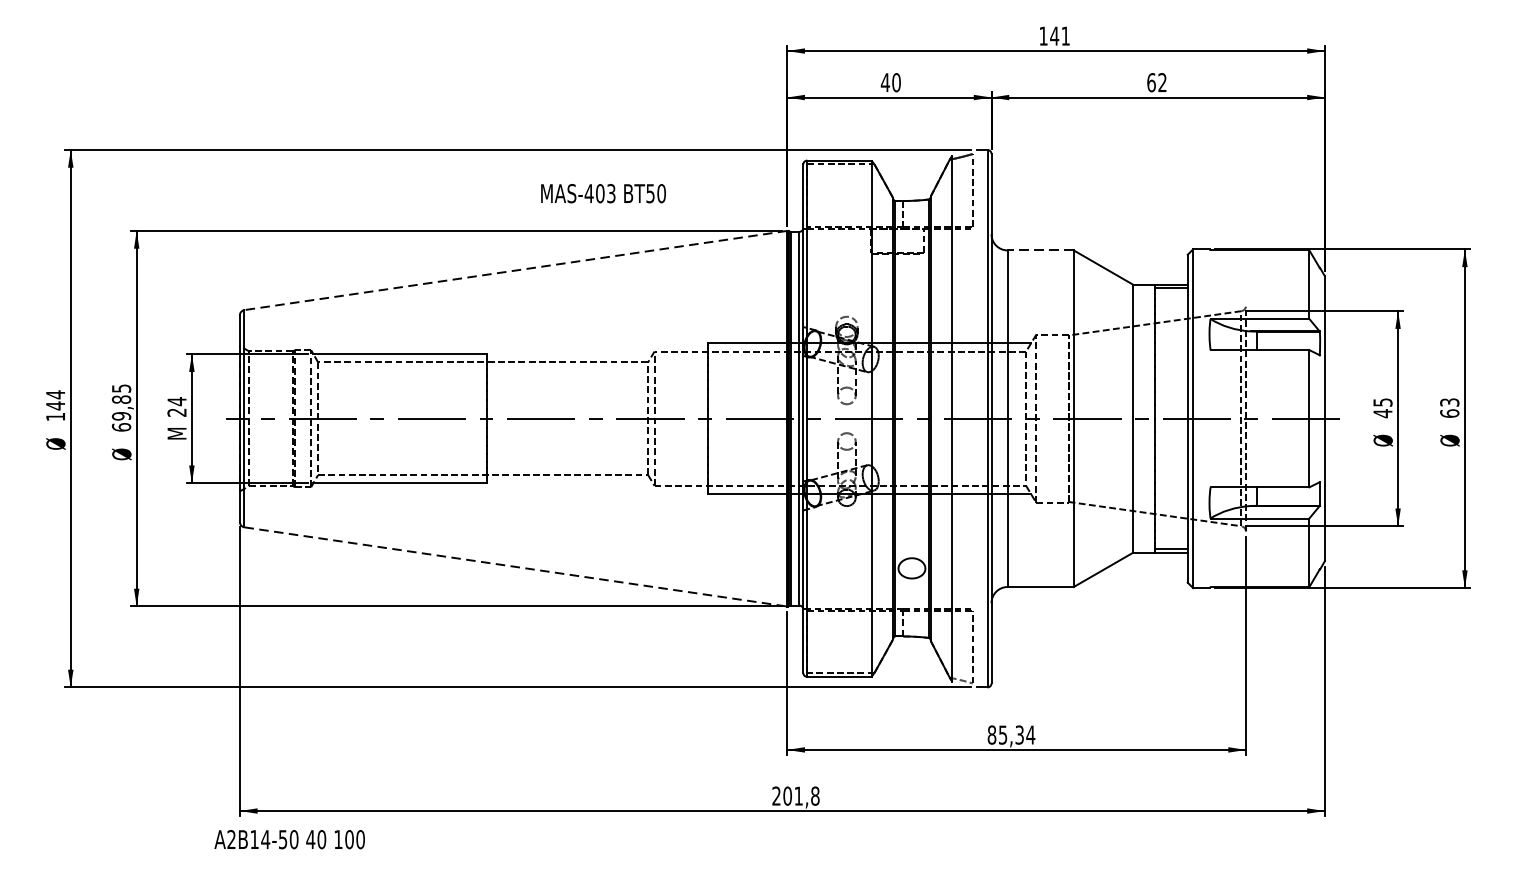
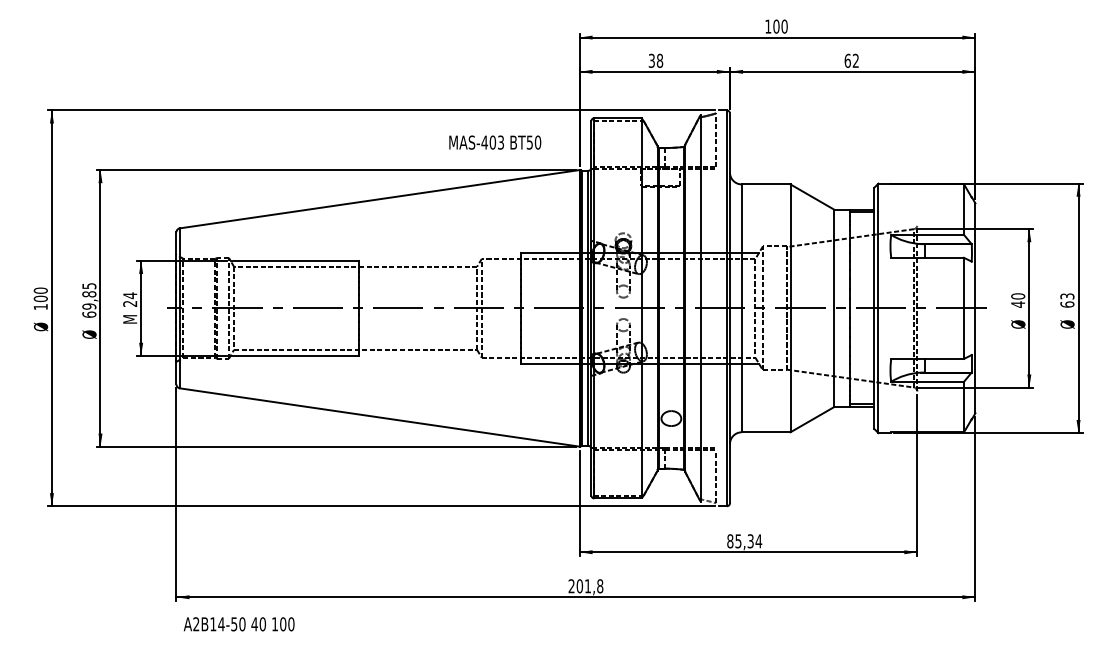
text: (1060, 35) -> (780, 26), 141 -> 100
text: (890, 82) -> (655, 60), 40 -> 38
text: (603, 193) -> (495, 142), moved
line: (1039, 250) -> (765, 184), dashed -> solid
line: (515, 270) -> (379, 199), dashed -> solid
text: (55, 399) -> (40, 294), 144 -> 100
text: (1383, 402) -> (1018, 296), 45 -> 40
line: (515, 566) -> (379, 417), dashed -> solid
text: (288, 839) -> (238, 624), moved

